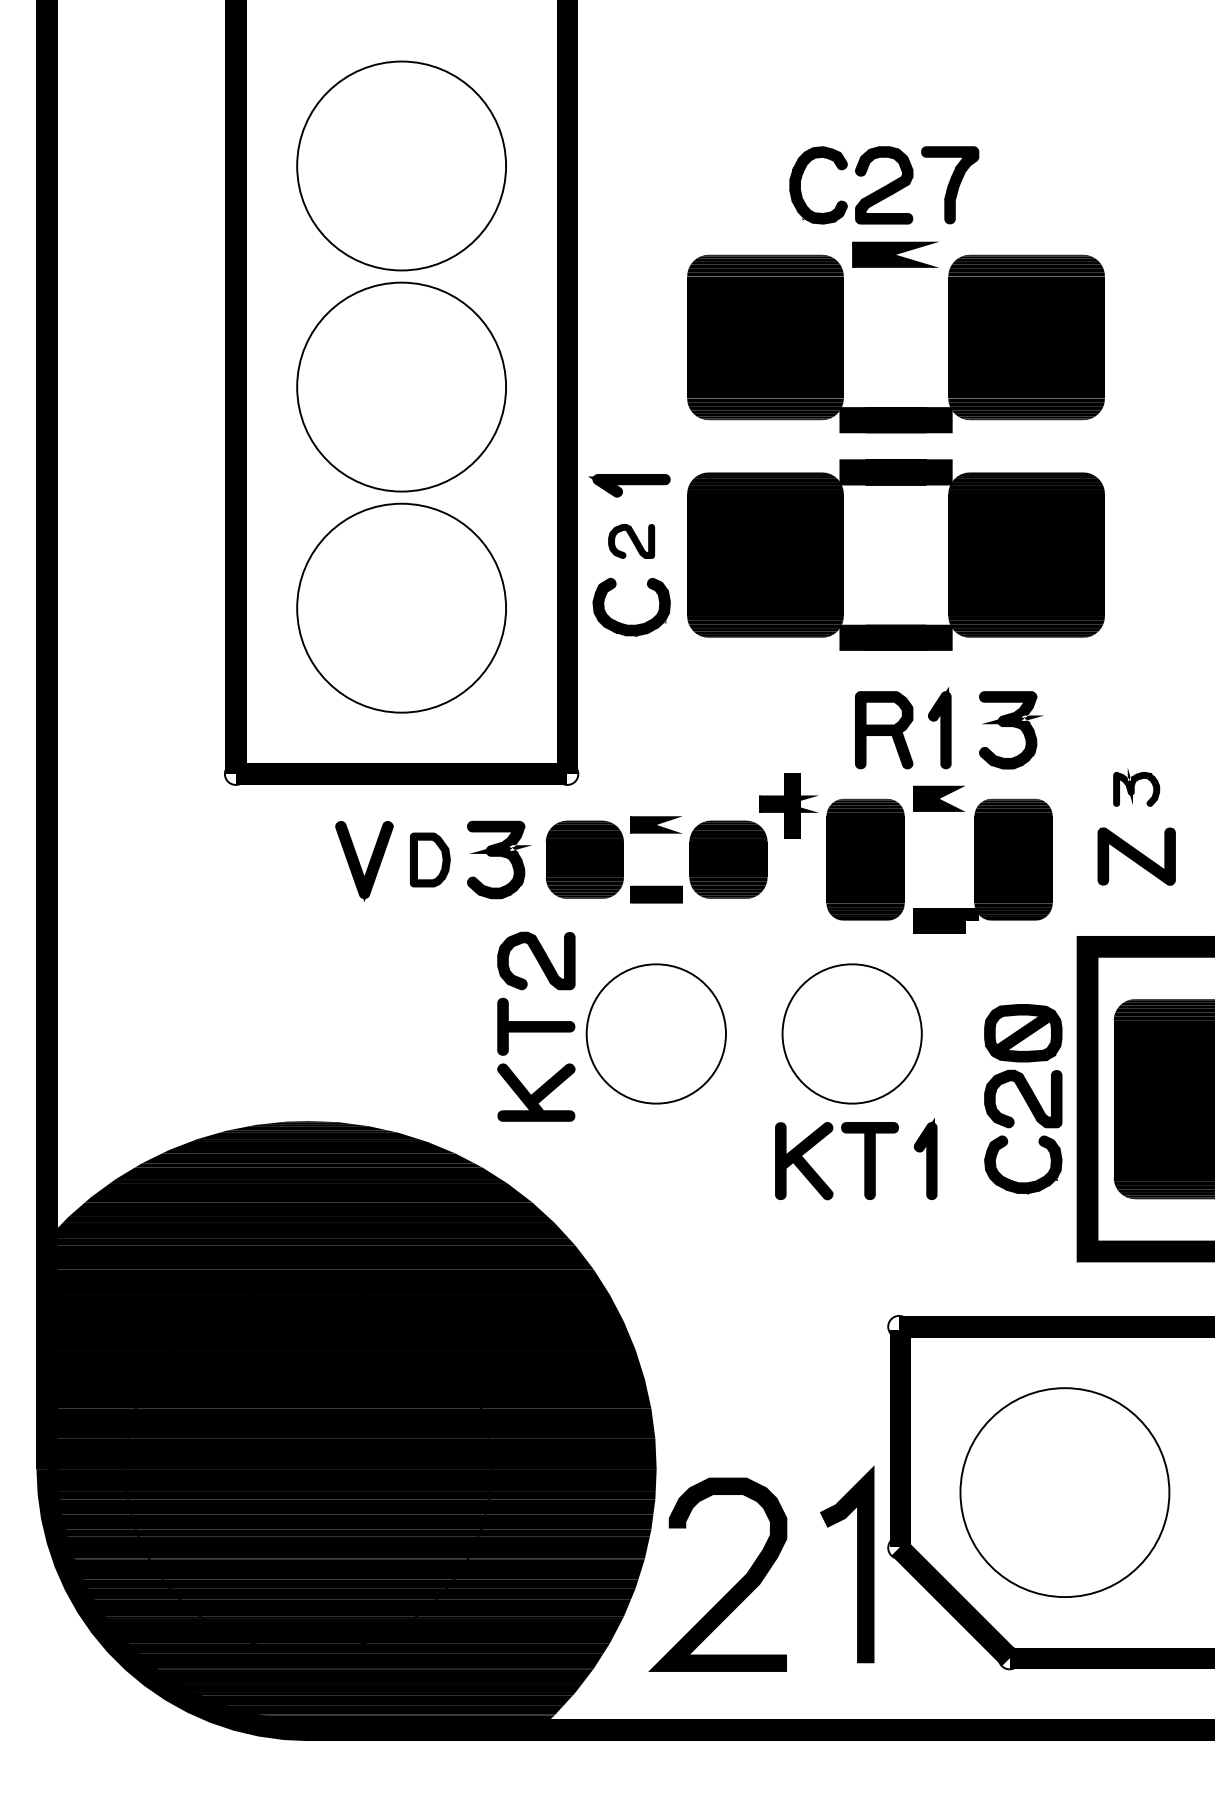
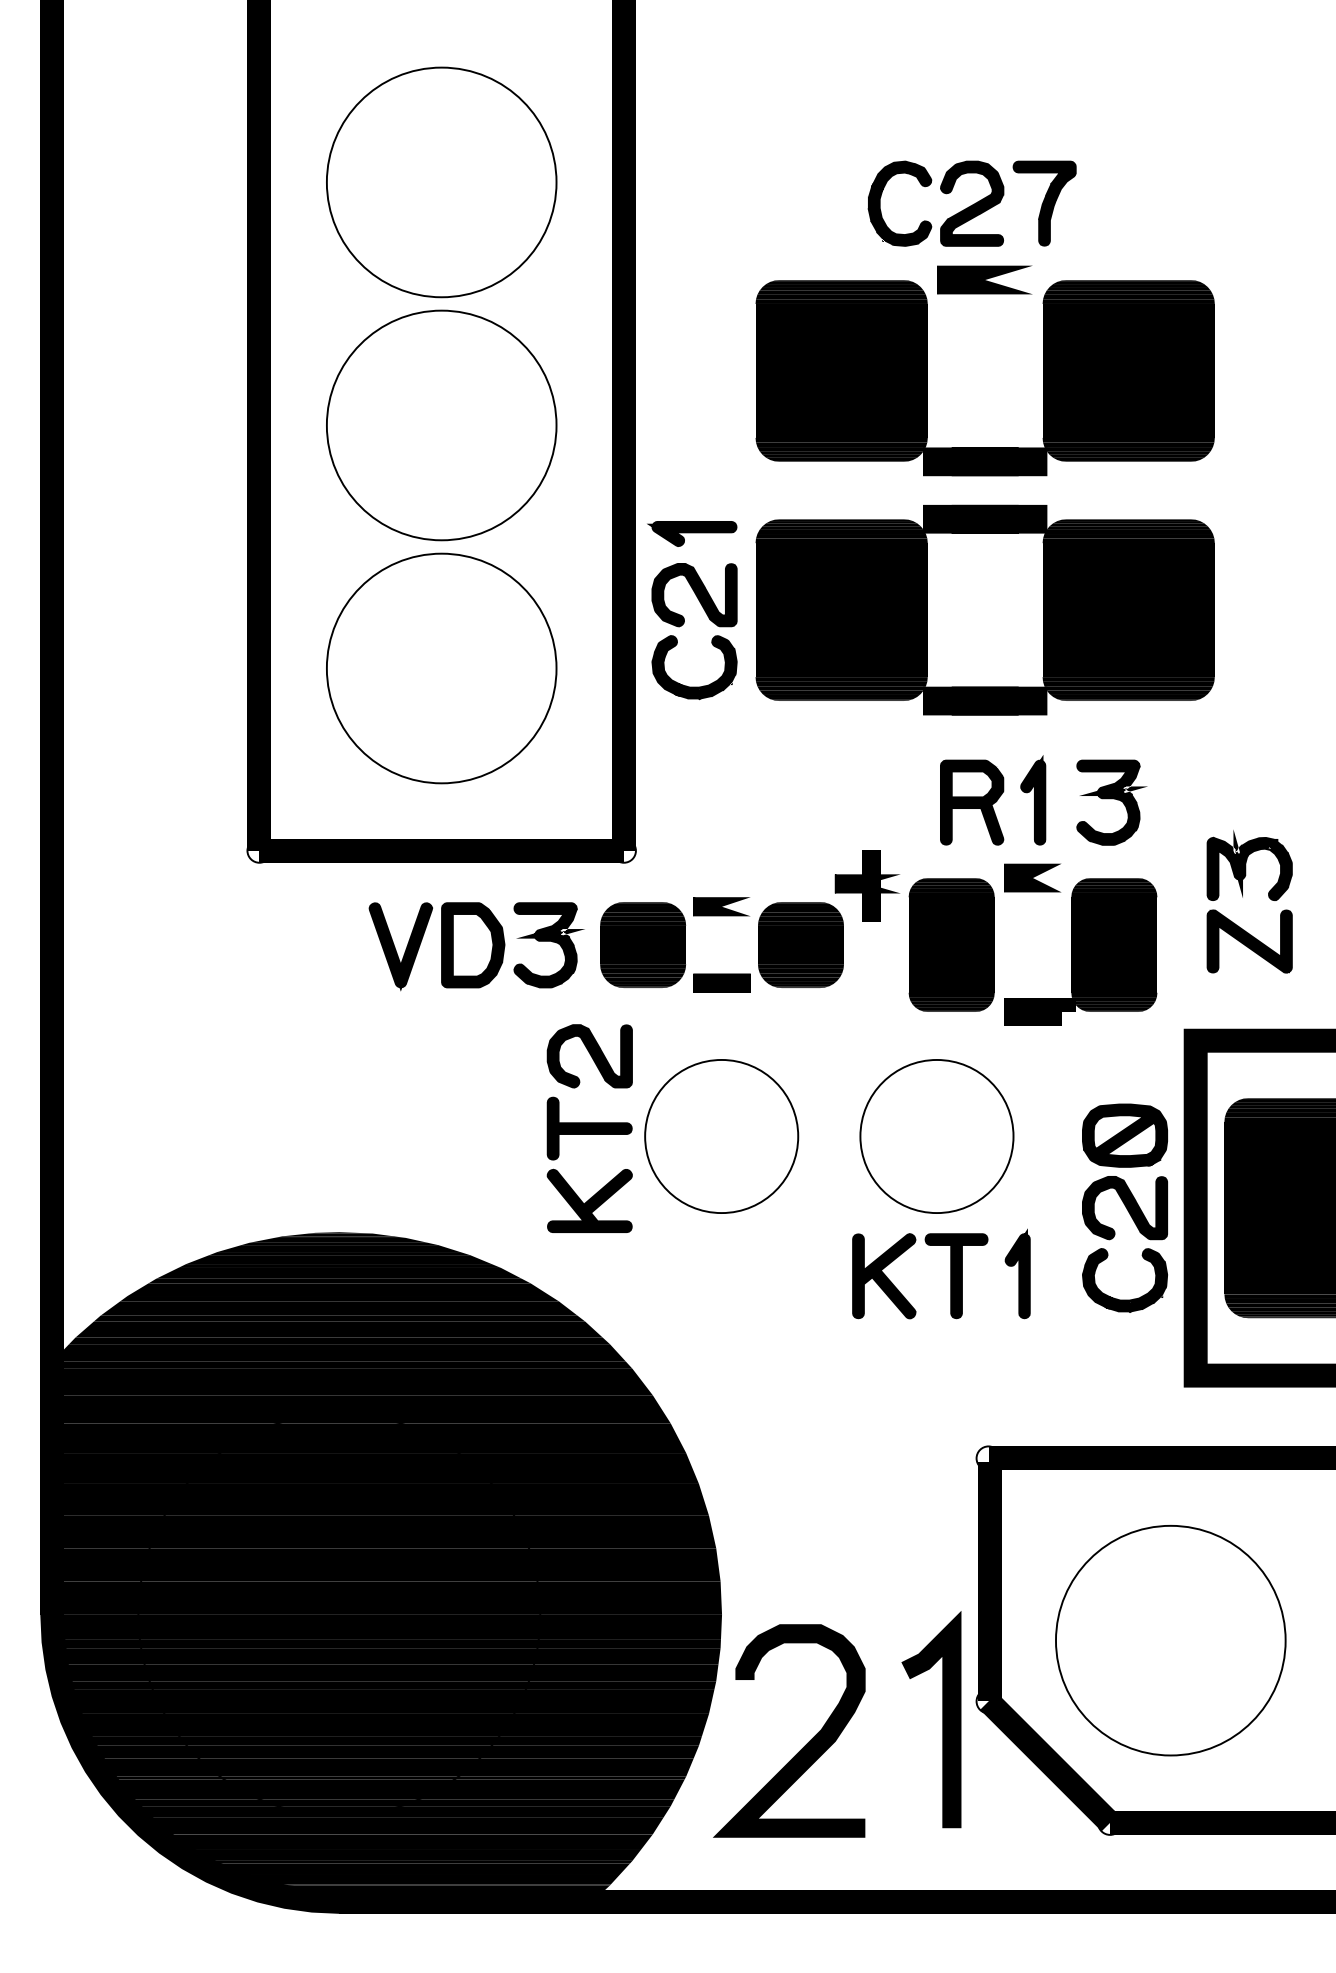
part: (631, 541) -> (694, 595), size x1.67
part: (1136, 787) -> (1249, 865), size x1.67
part: (430, 859) -> (473, 944), size x1.43

